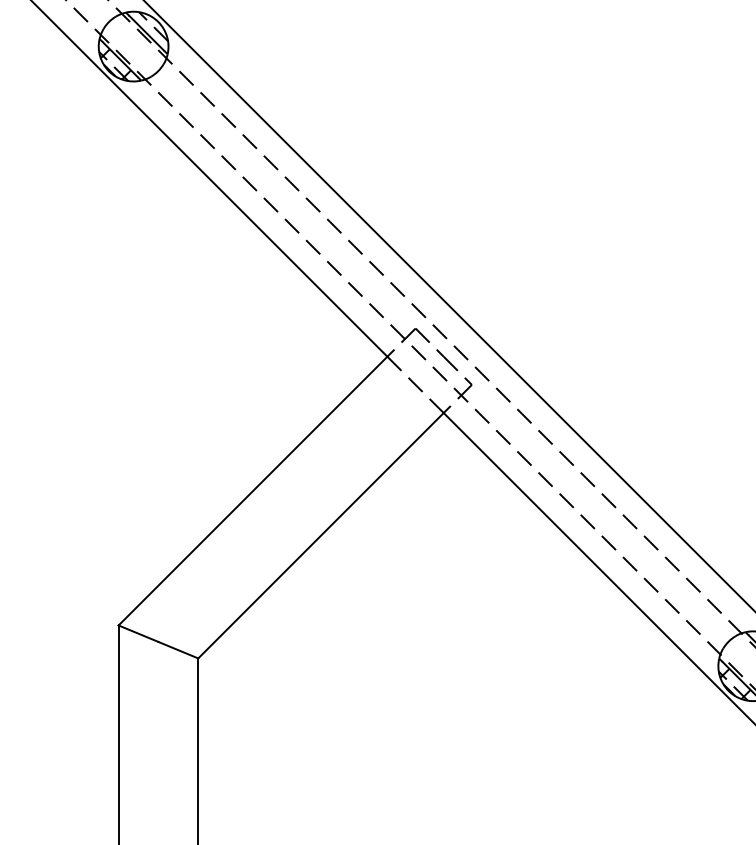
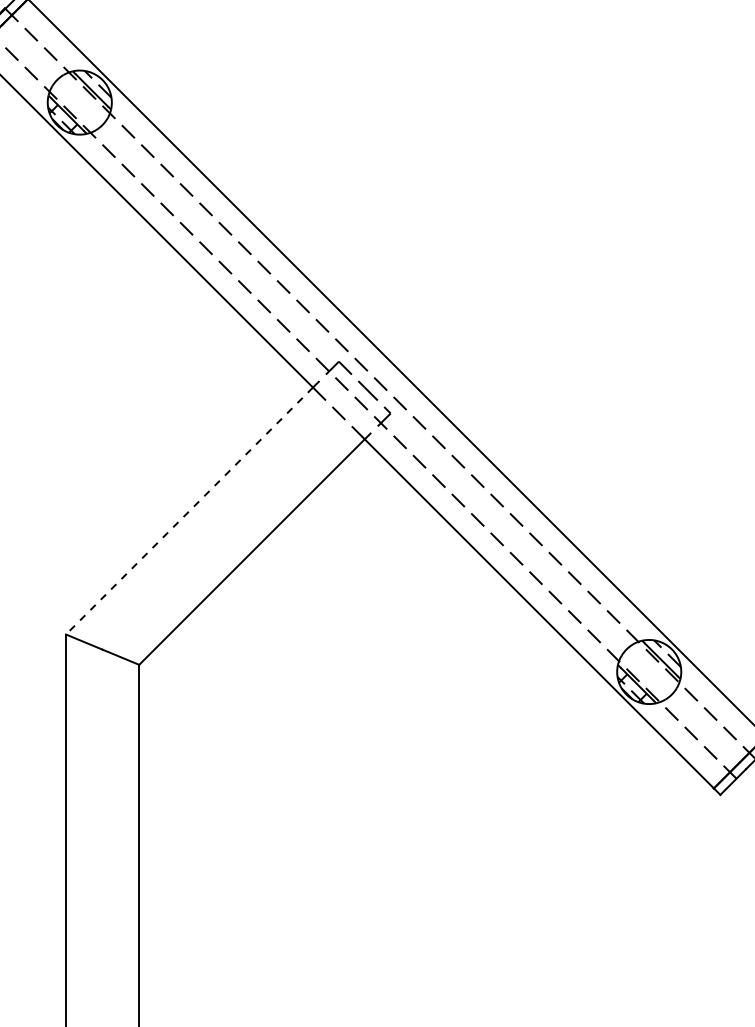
line: (252, 491) -> (189, 511), solid -> dashed

